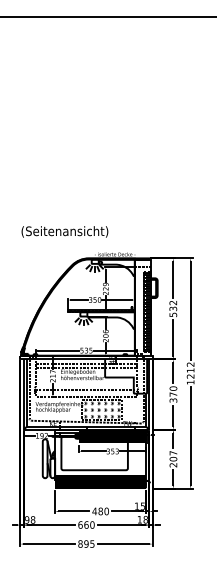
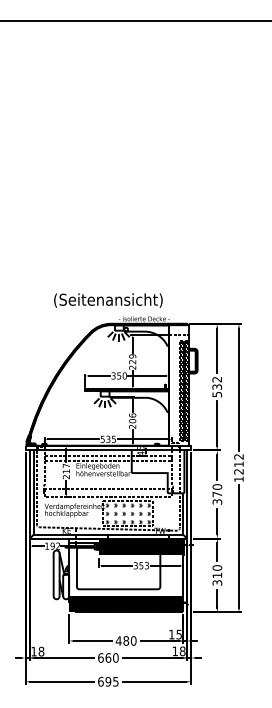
text: (65, 231) -> (108, 300), moved
text: (173, 459) -> (217, 575), 207 -> 310
text: (26, 519) -> (33, 651), 98 -> 18
text: (80, 543) -> (100, 681), 895 -> 695

